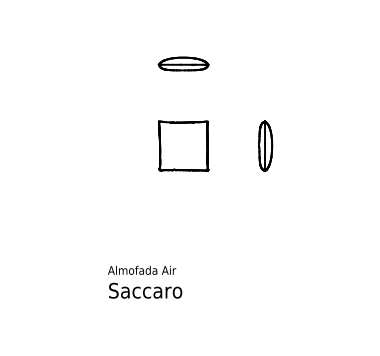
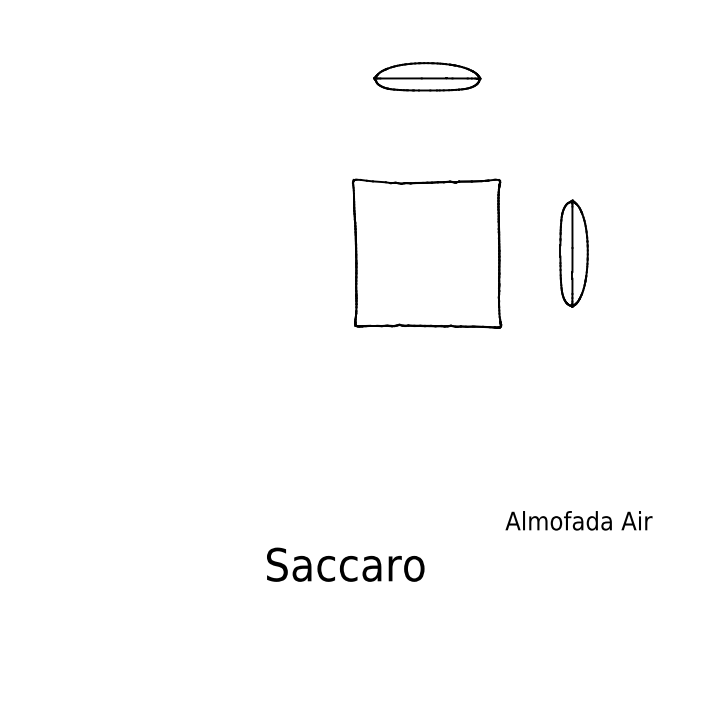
part: (183, 145) -> (427, 252), size x1.4
part: (265, 145) -> (573, 252), moved
text: (142, 269) -> (579, 518), moved

